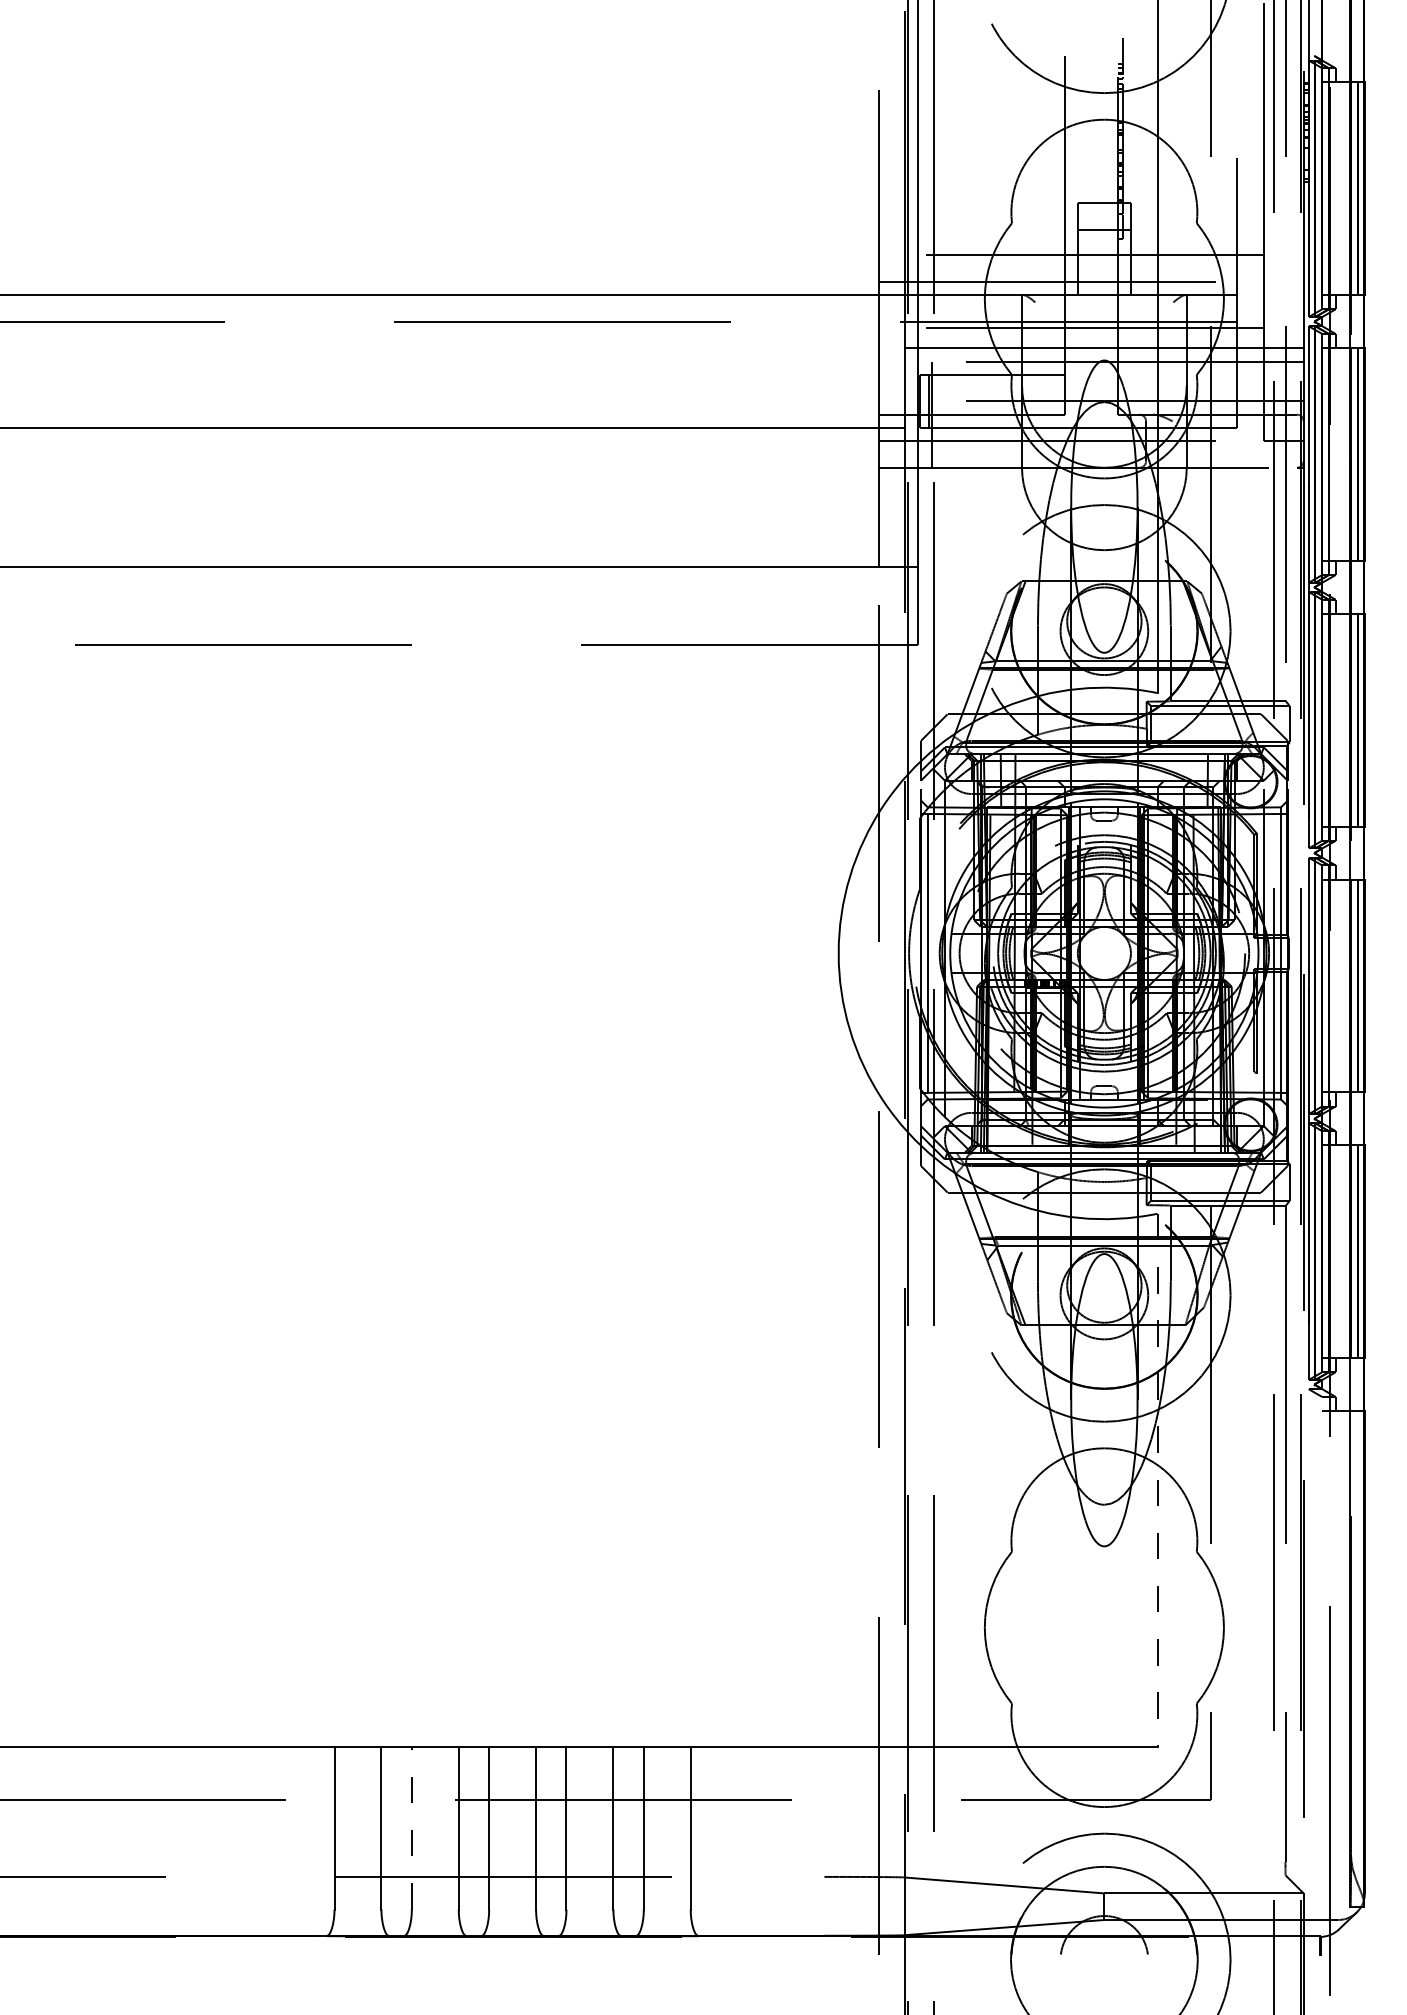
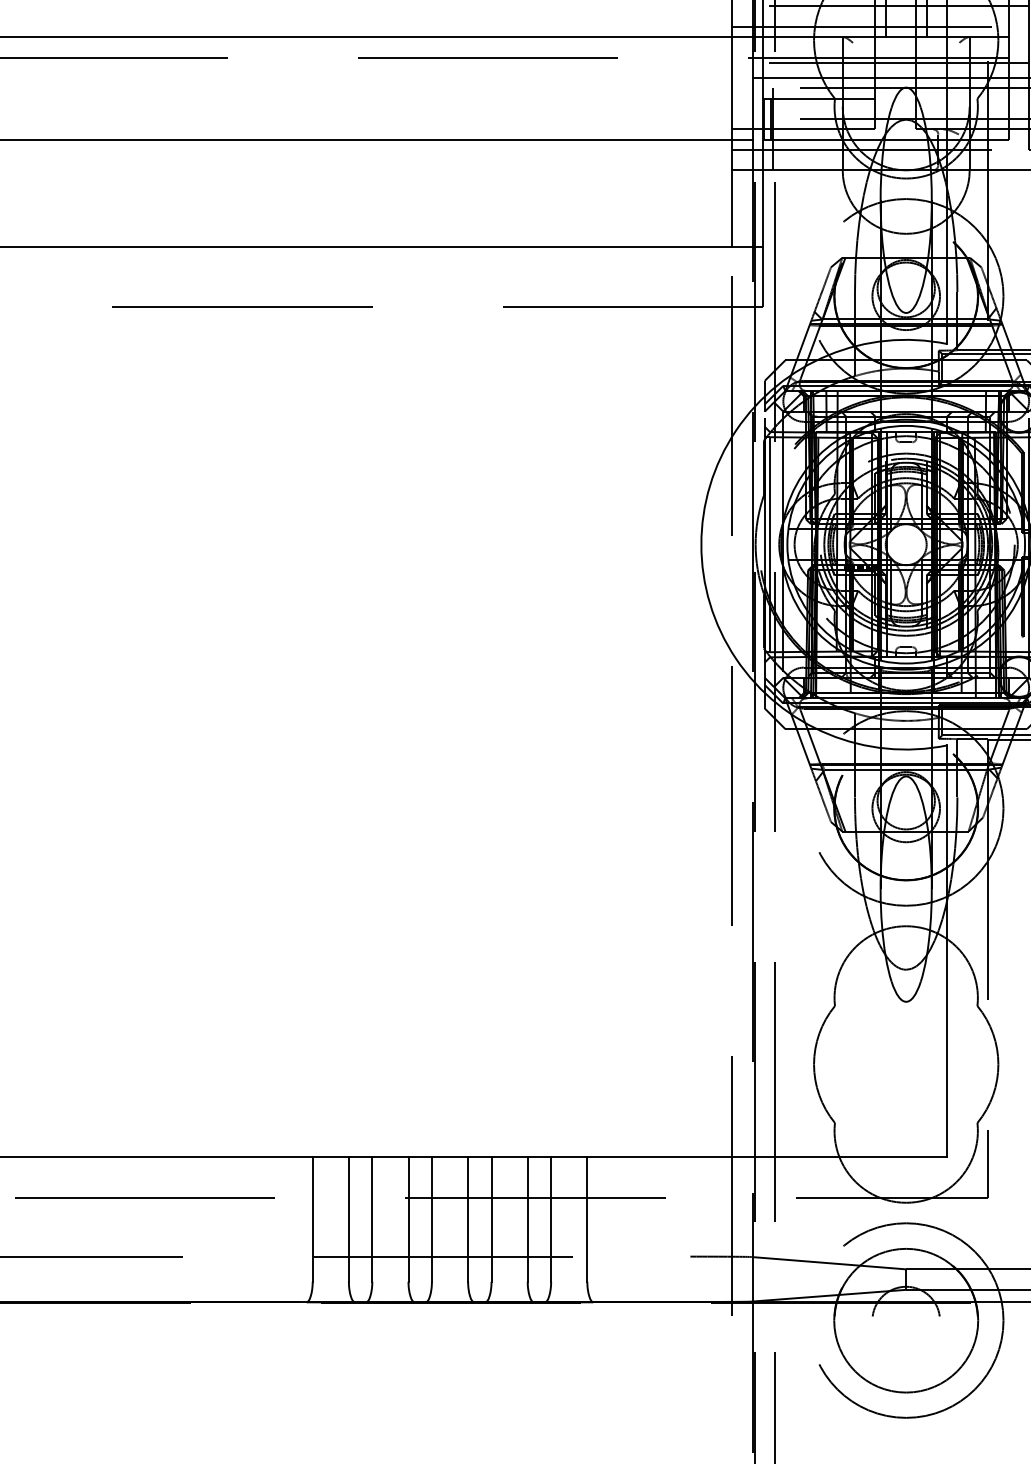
line: (1157, 1480) -> (947, 951), dashed -> solid
line: (411, 1827) -> (372, 1218), dashed -> solid

